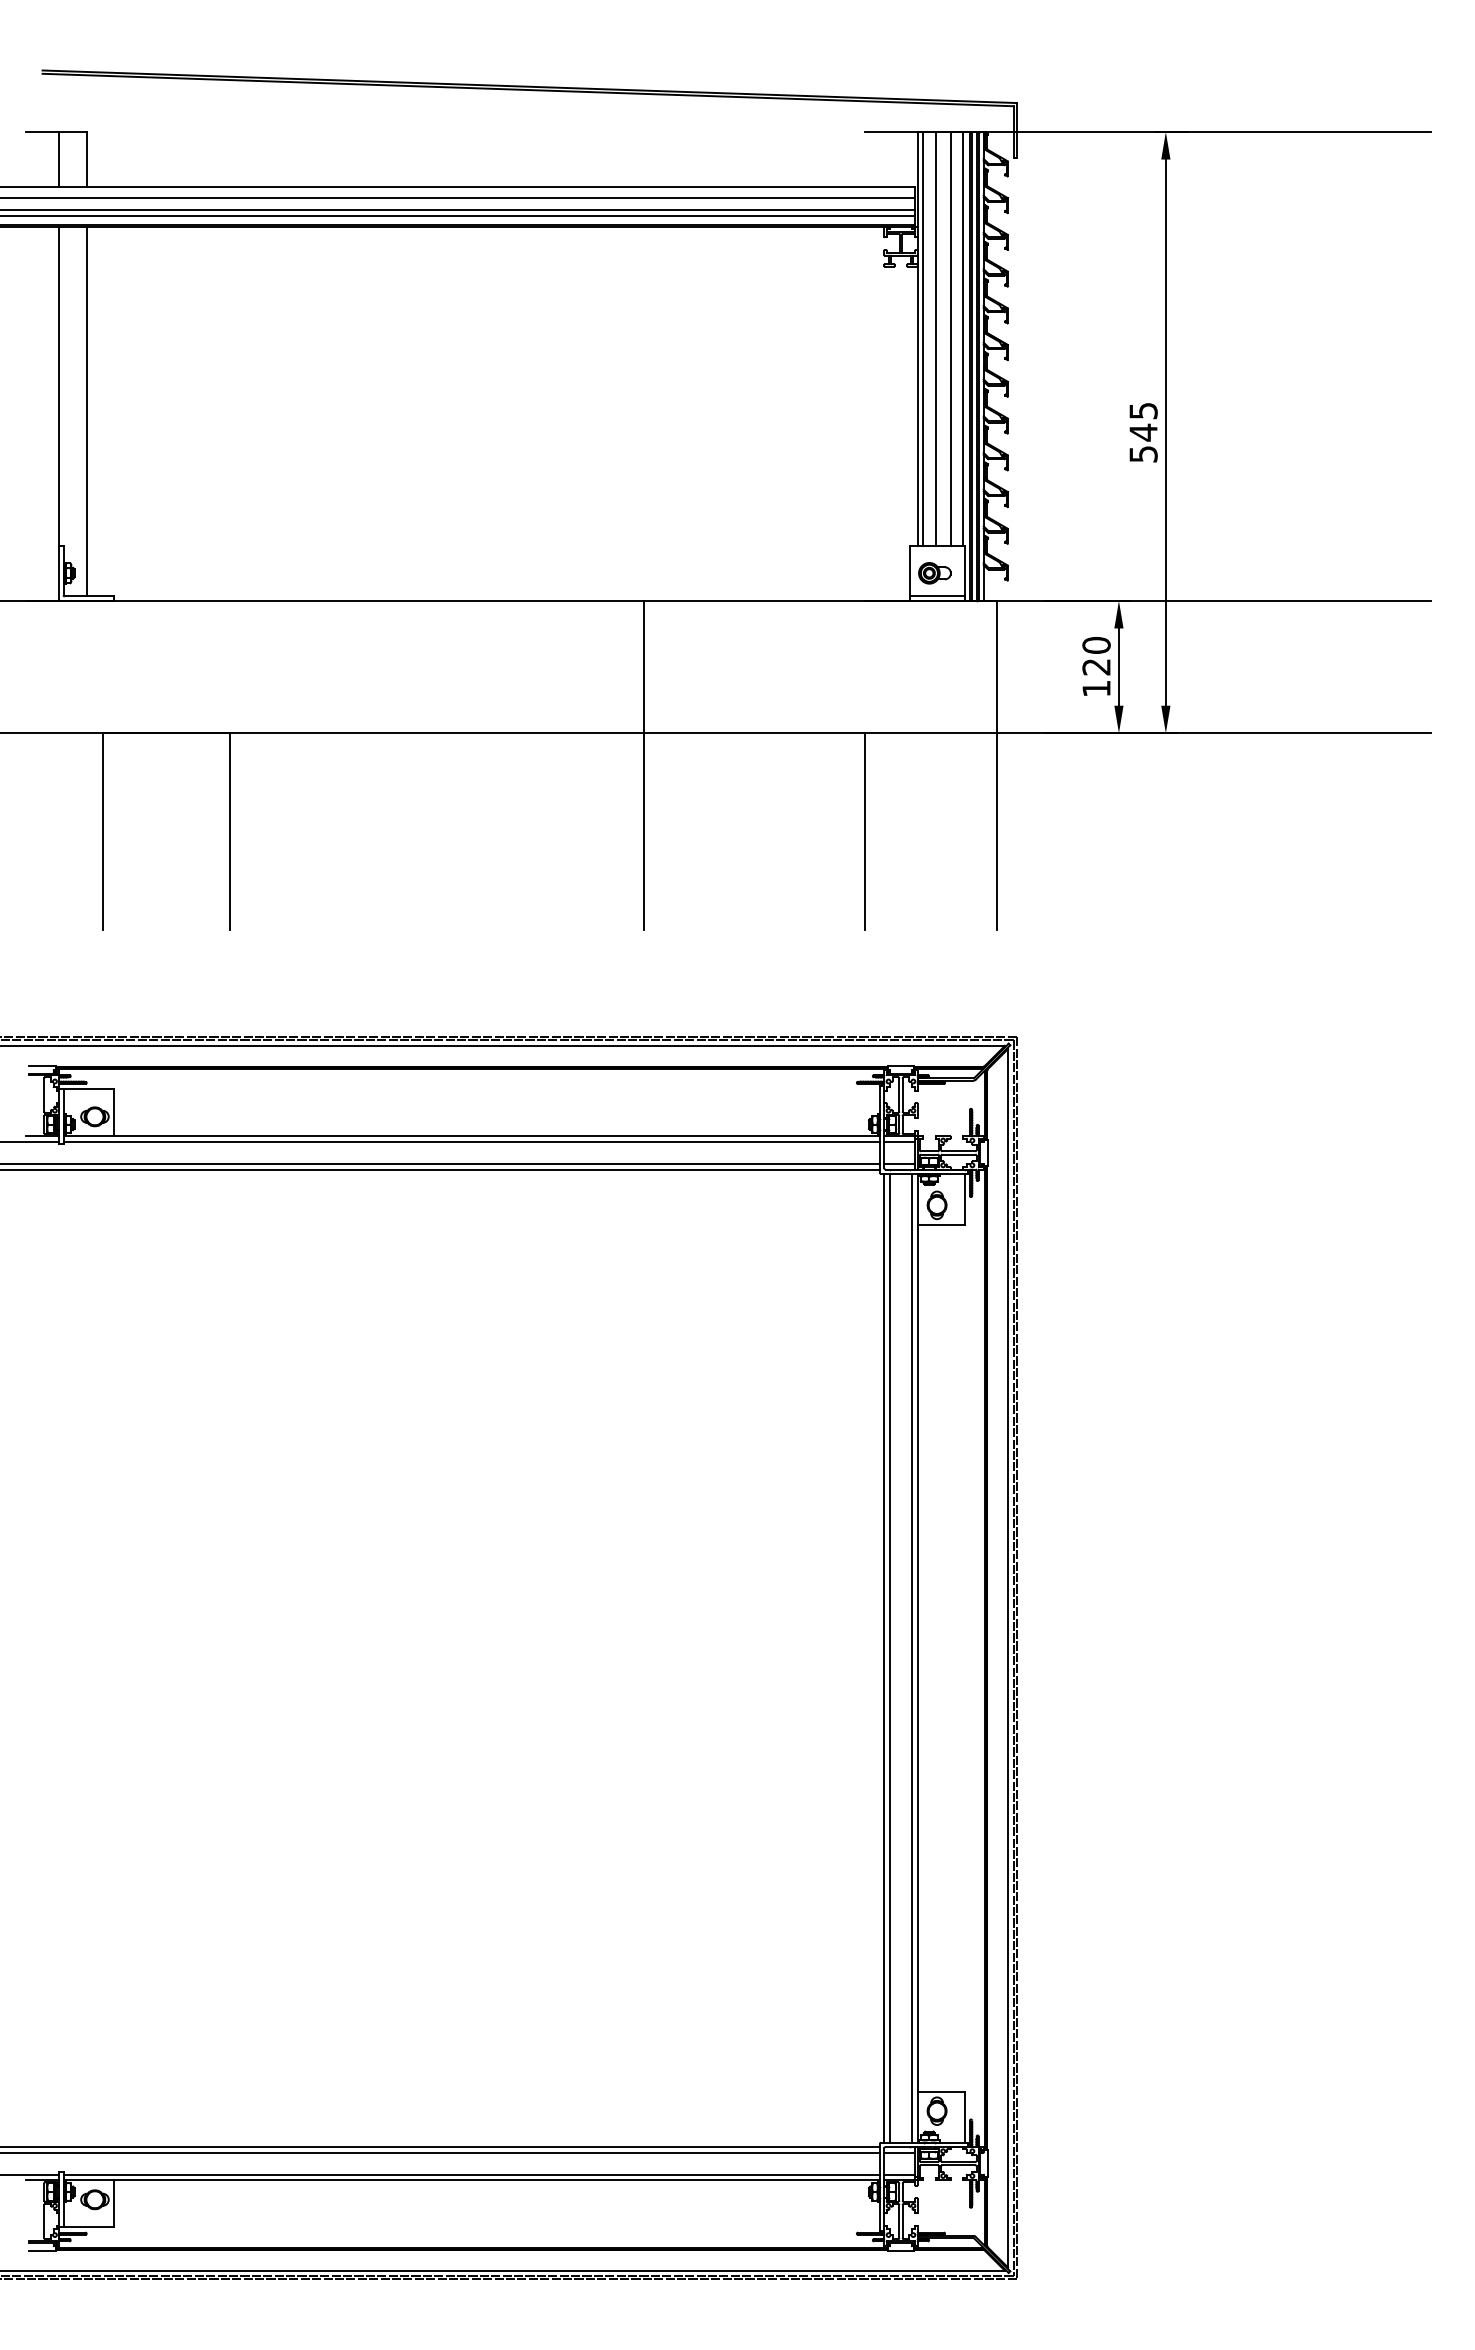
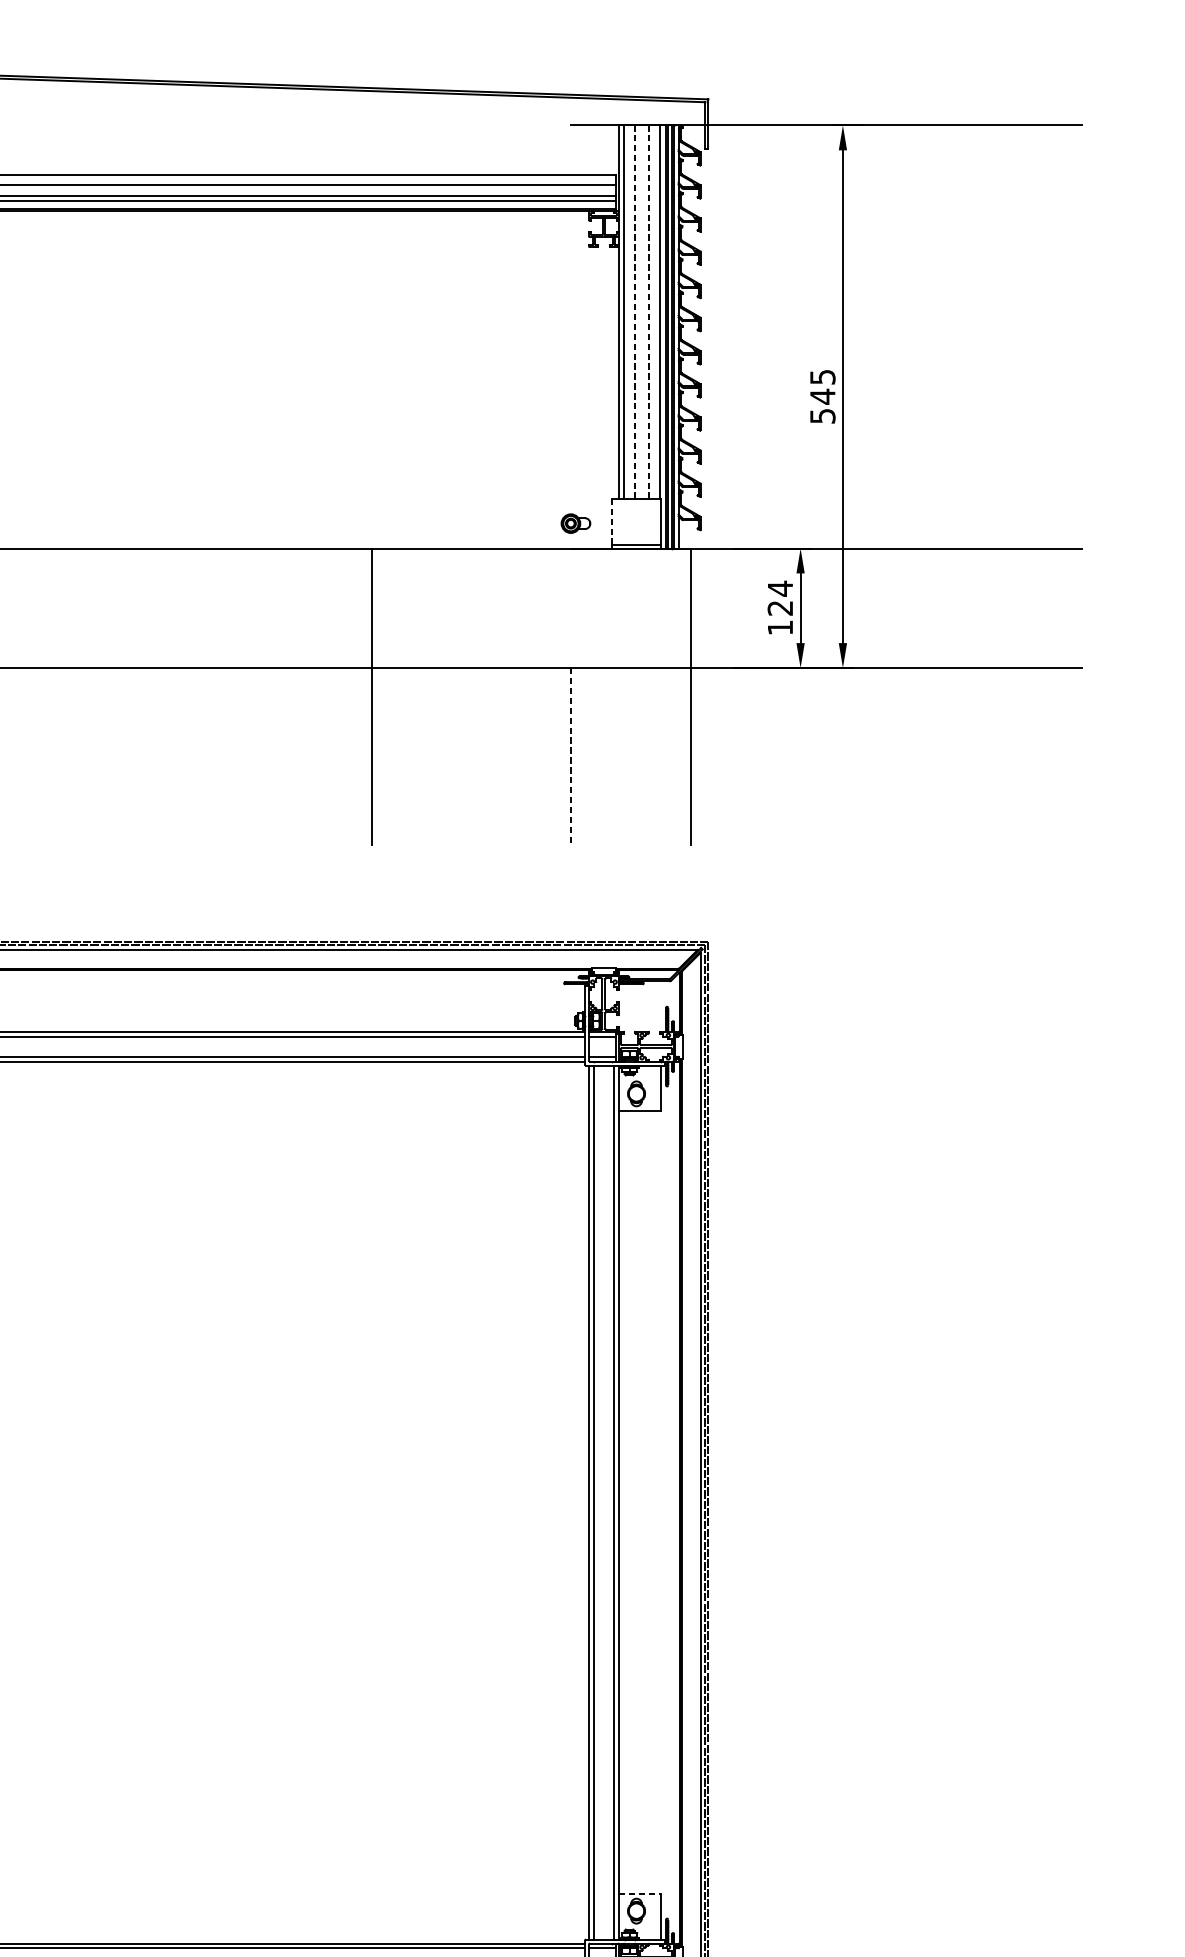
line: (935, 338) -> (635, 311), solid -> dashed
line: (950, 338) -> (648, 311), solid -> dashed
line: (909, 570) -> (611, 521), solid -> dashed
part: (934, 573) -> (575, 523), moved
text: (1096, 645) -> (780, 588), 120 -> 124
line: (864, 832) -> (571, 757), solid -> dashed
line: (941, 2091) -> (640, 1893), solid -> dashed

